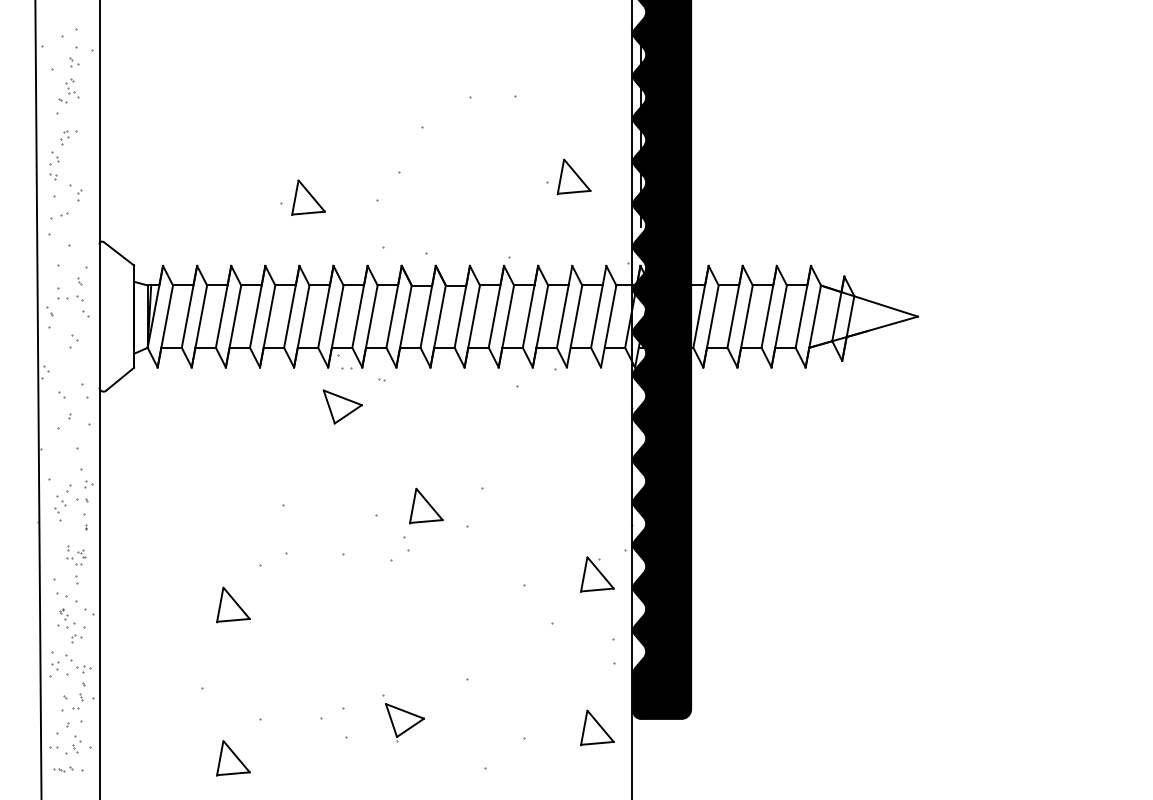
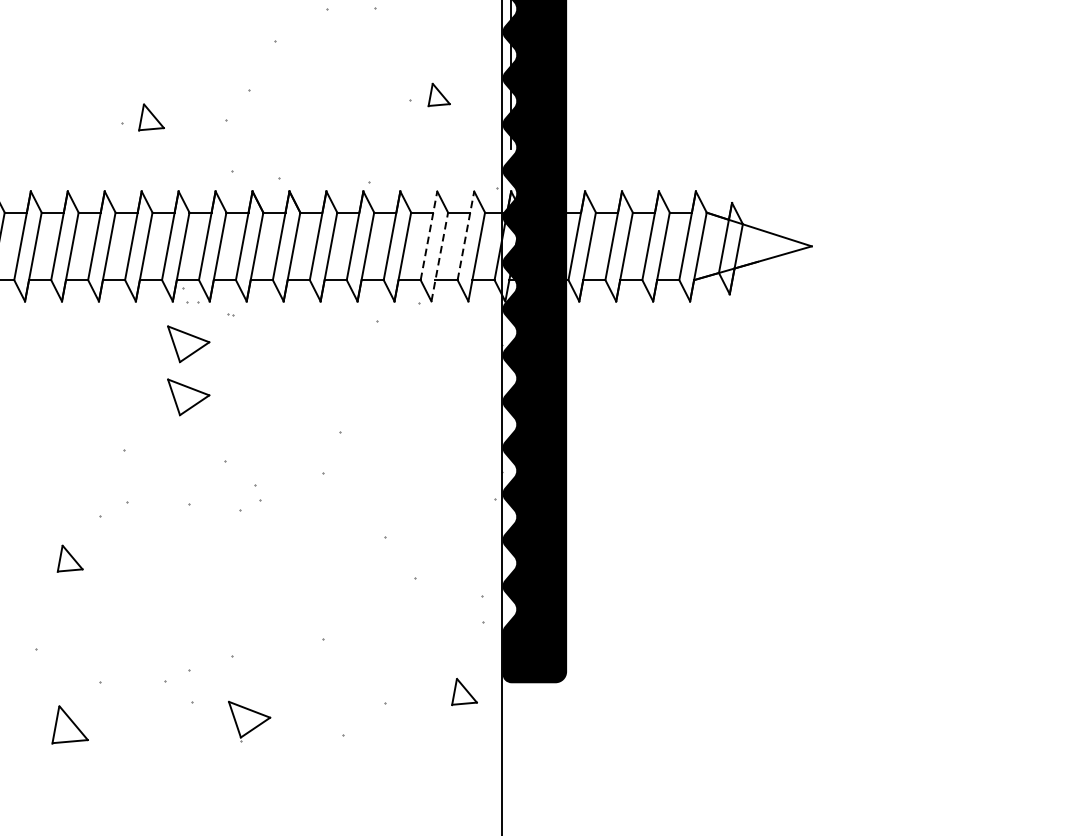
part: (573, 176) -> (438, 94), size x0.6
part: (308, 197) -> (151, 117), size x0.7
line: (564, 306) -> (428, 235), solid -> dashed
line: (598, 306) -> (465, 235), solid -> dashed
line: (574, 326) -> (439, 257), solid -> dashed
part: (342, 455) -> (188, 396), added
part: (426, 505) -> (279, 450), removed
part: (597, 574) -> (464, 525), removed
part: (233, 604) -> (70, 558), size x0.7
part: (405, 722) -> (250, 721), moved
part: (597, 727) -> (464, 691), size x0.7

